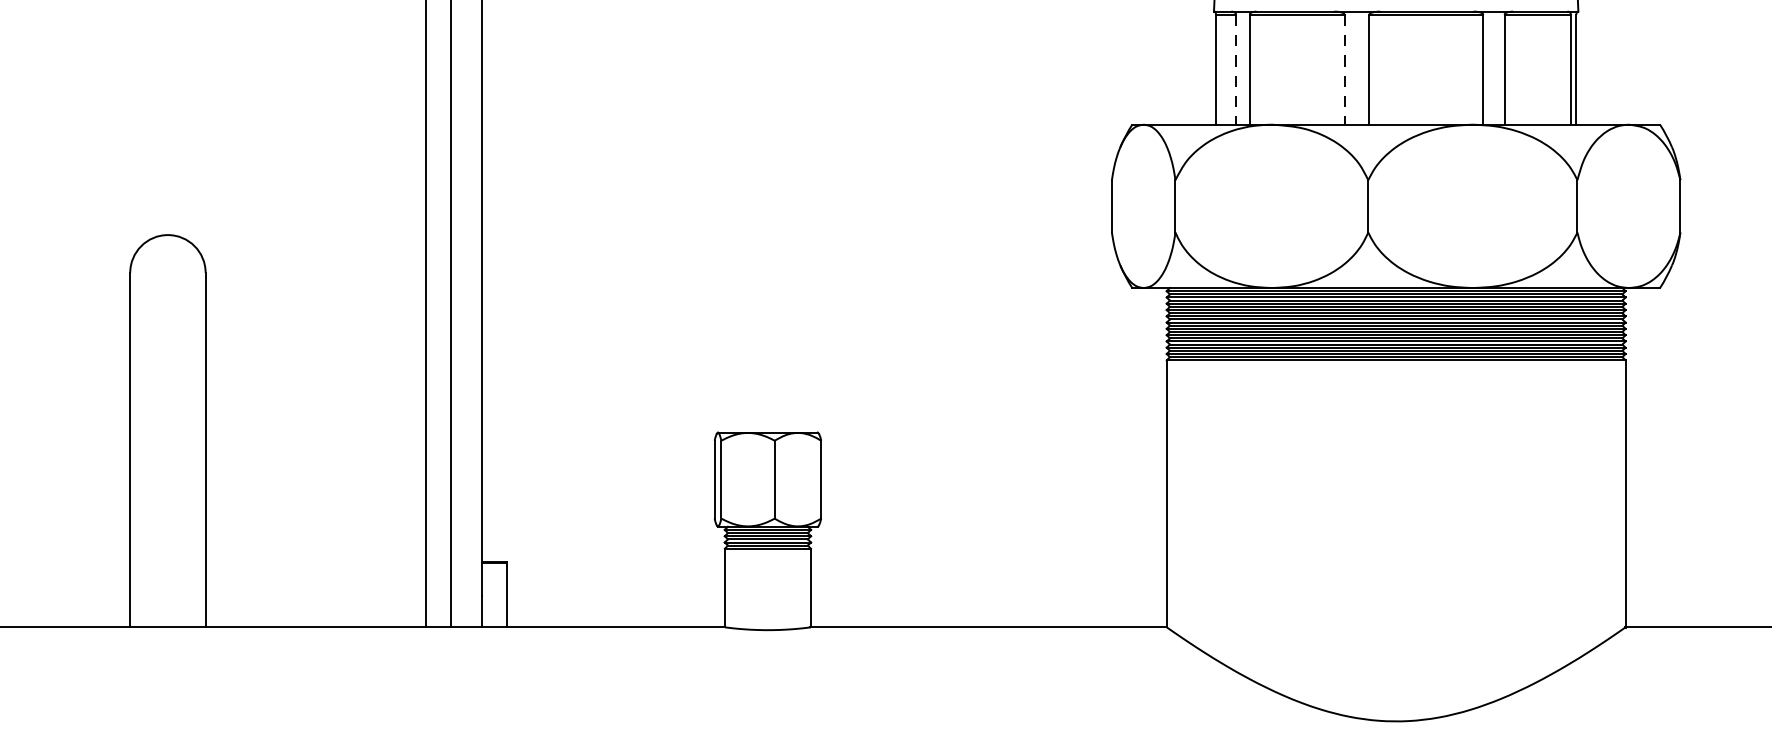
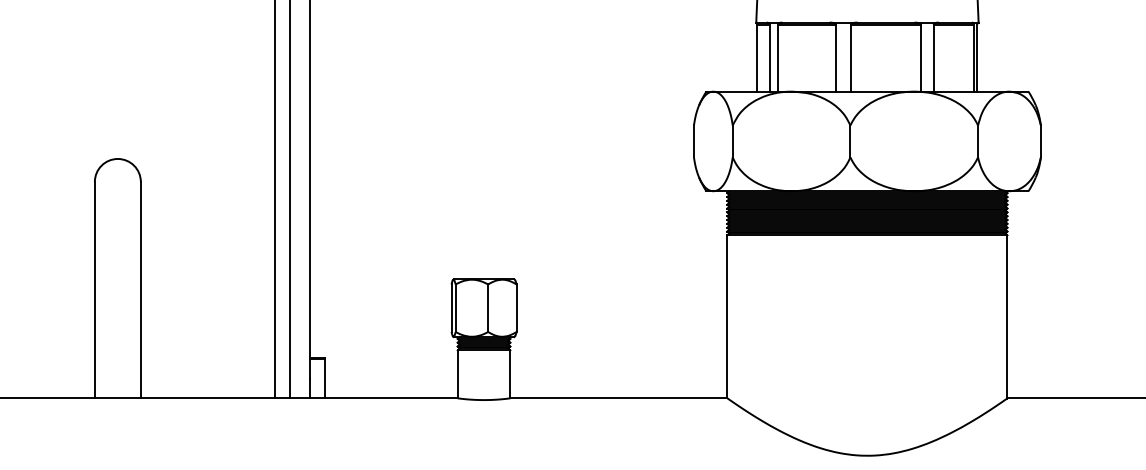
line: (1235, 70) -> (769, 58), dashed -> solid
line: (1343, 70) -> (835, 58), dashed -> solid

